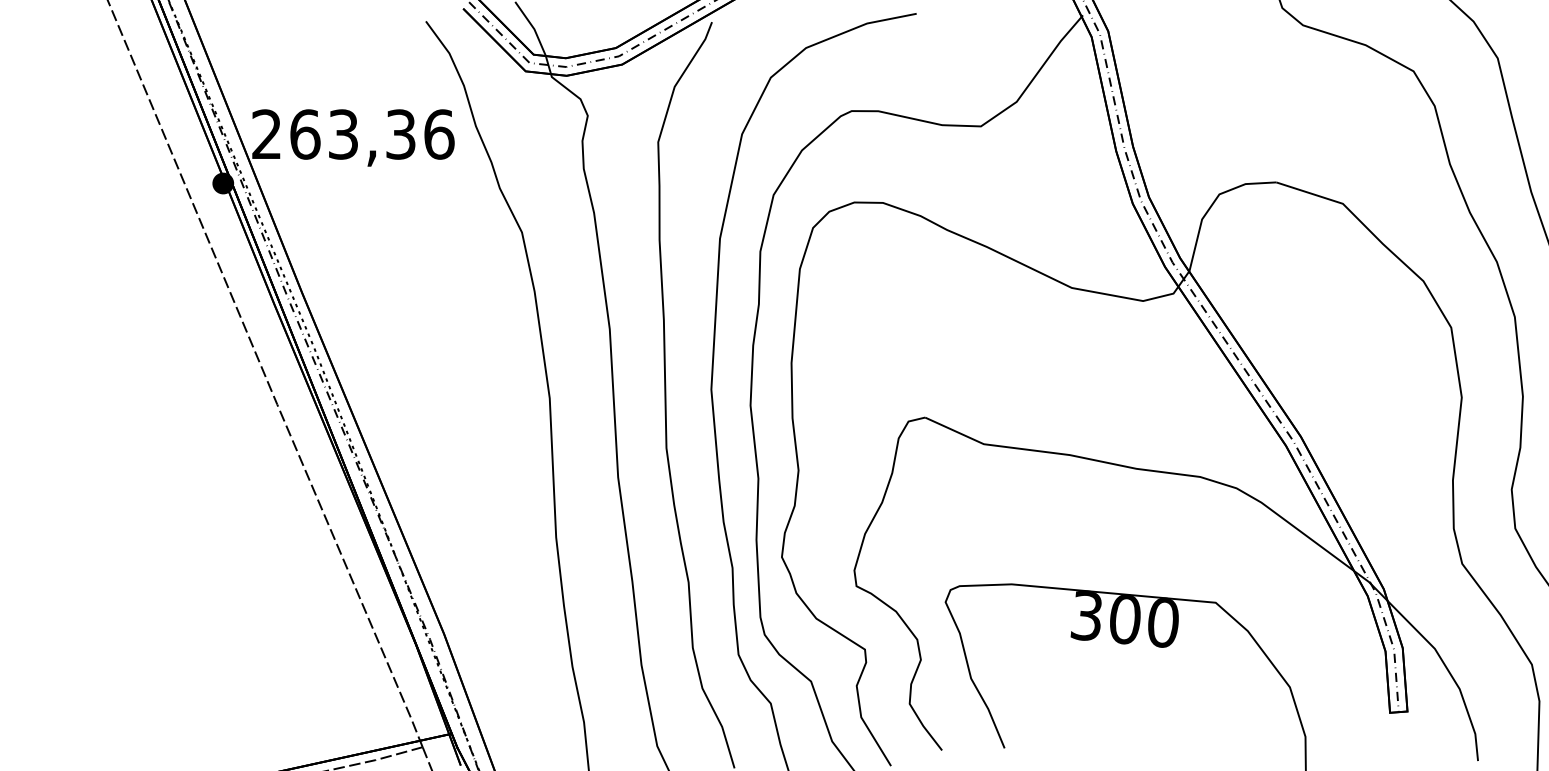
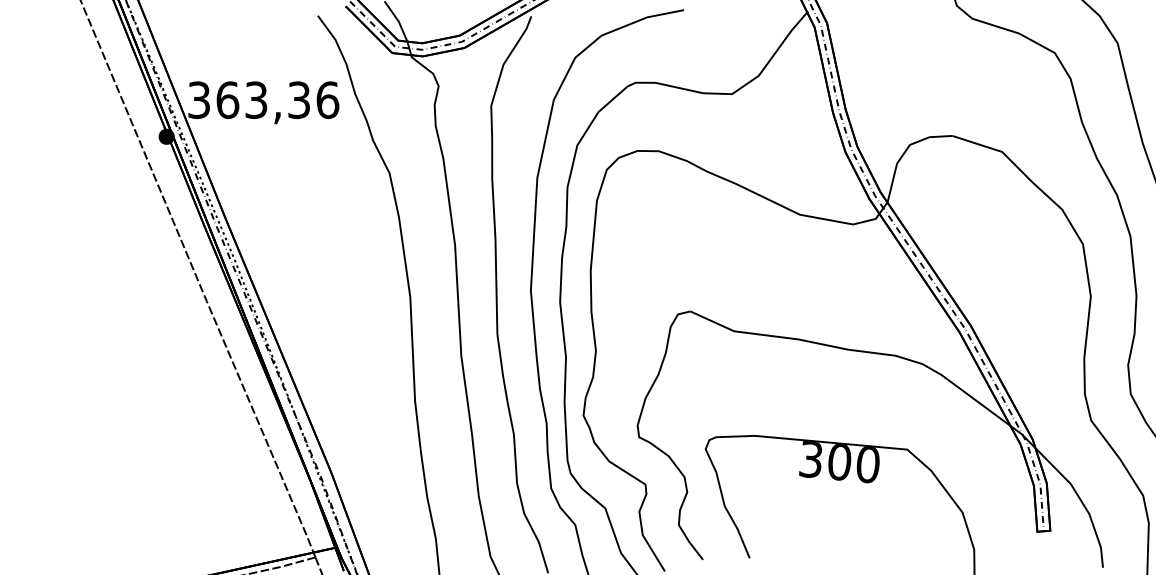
text: (265, 134) -> (198, 100), 263,36 -> 363,36

